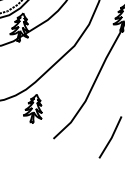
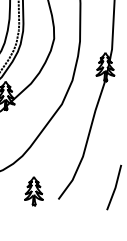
part: (33, 108) -> (33, 191), moved

